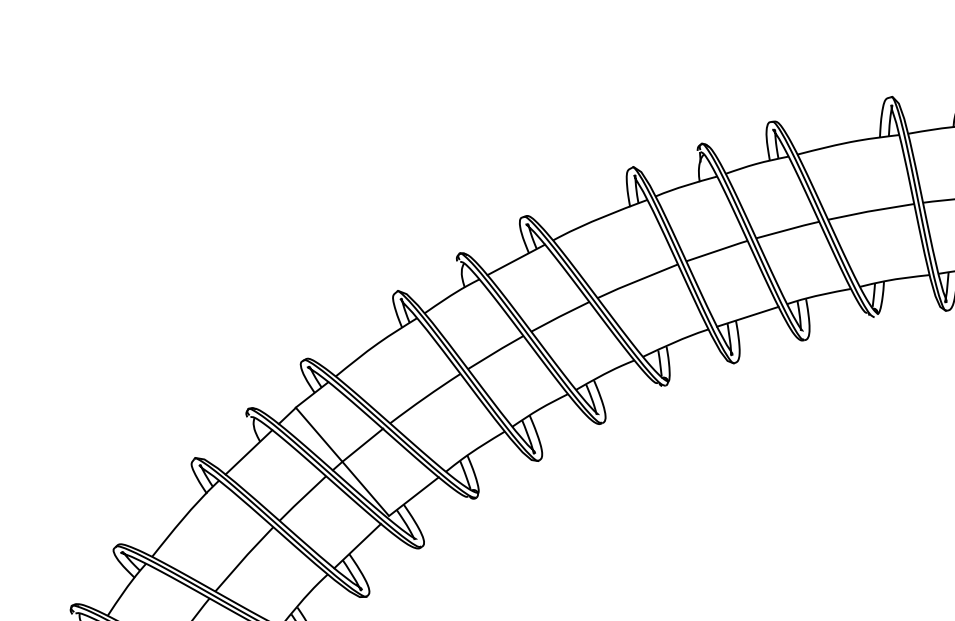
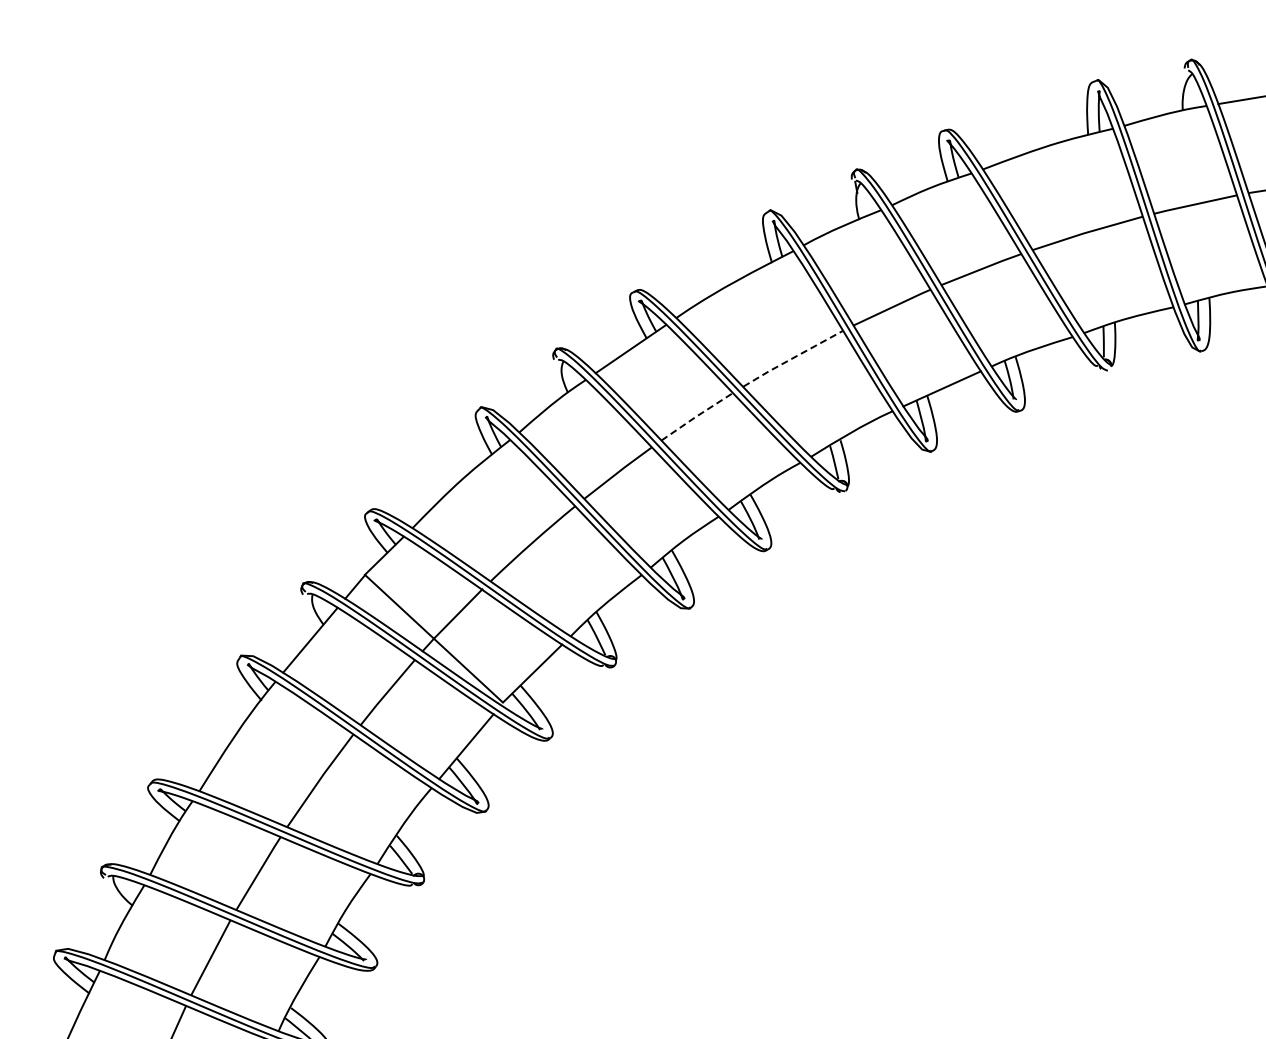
line: (637, 280) -> (792, 358), solid -> dashed
line: (559, 316) -> (696, 416), solid -> dashed

